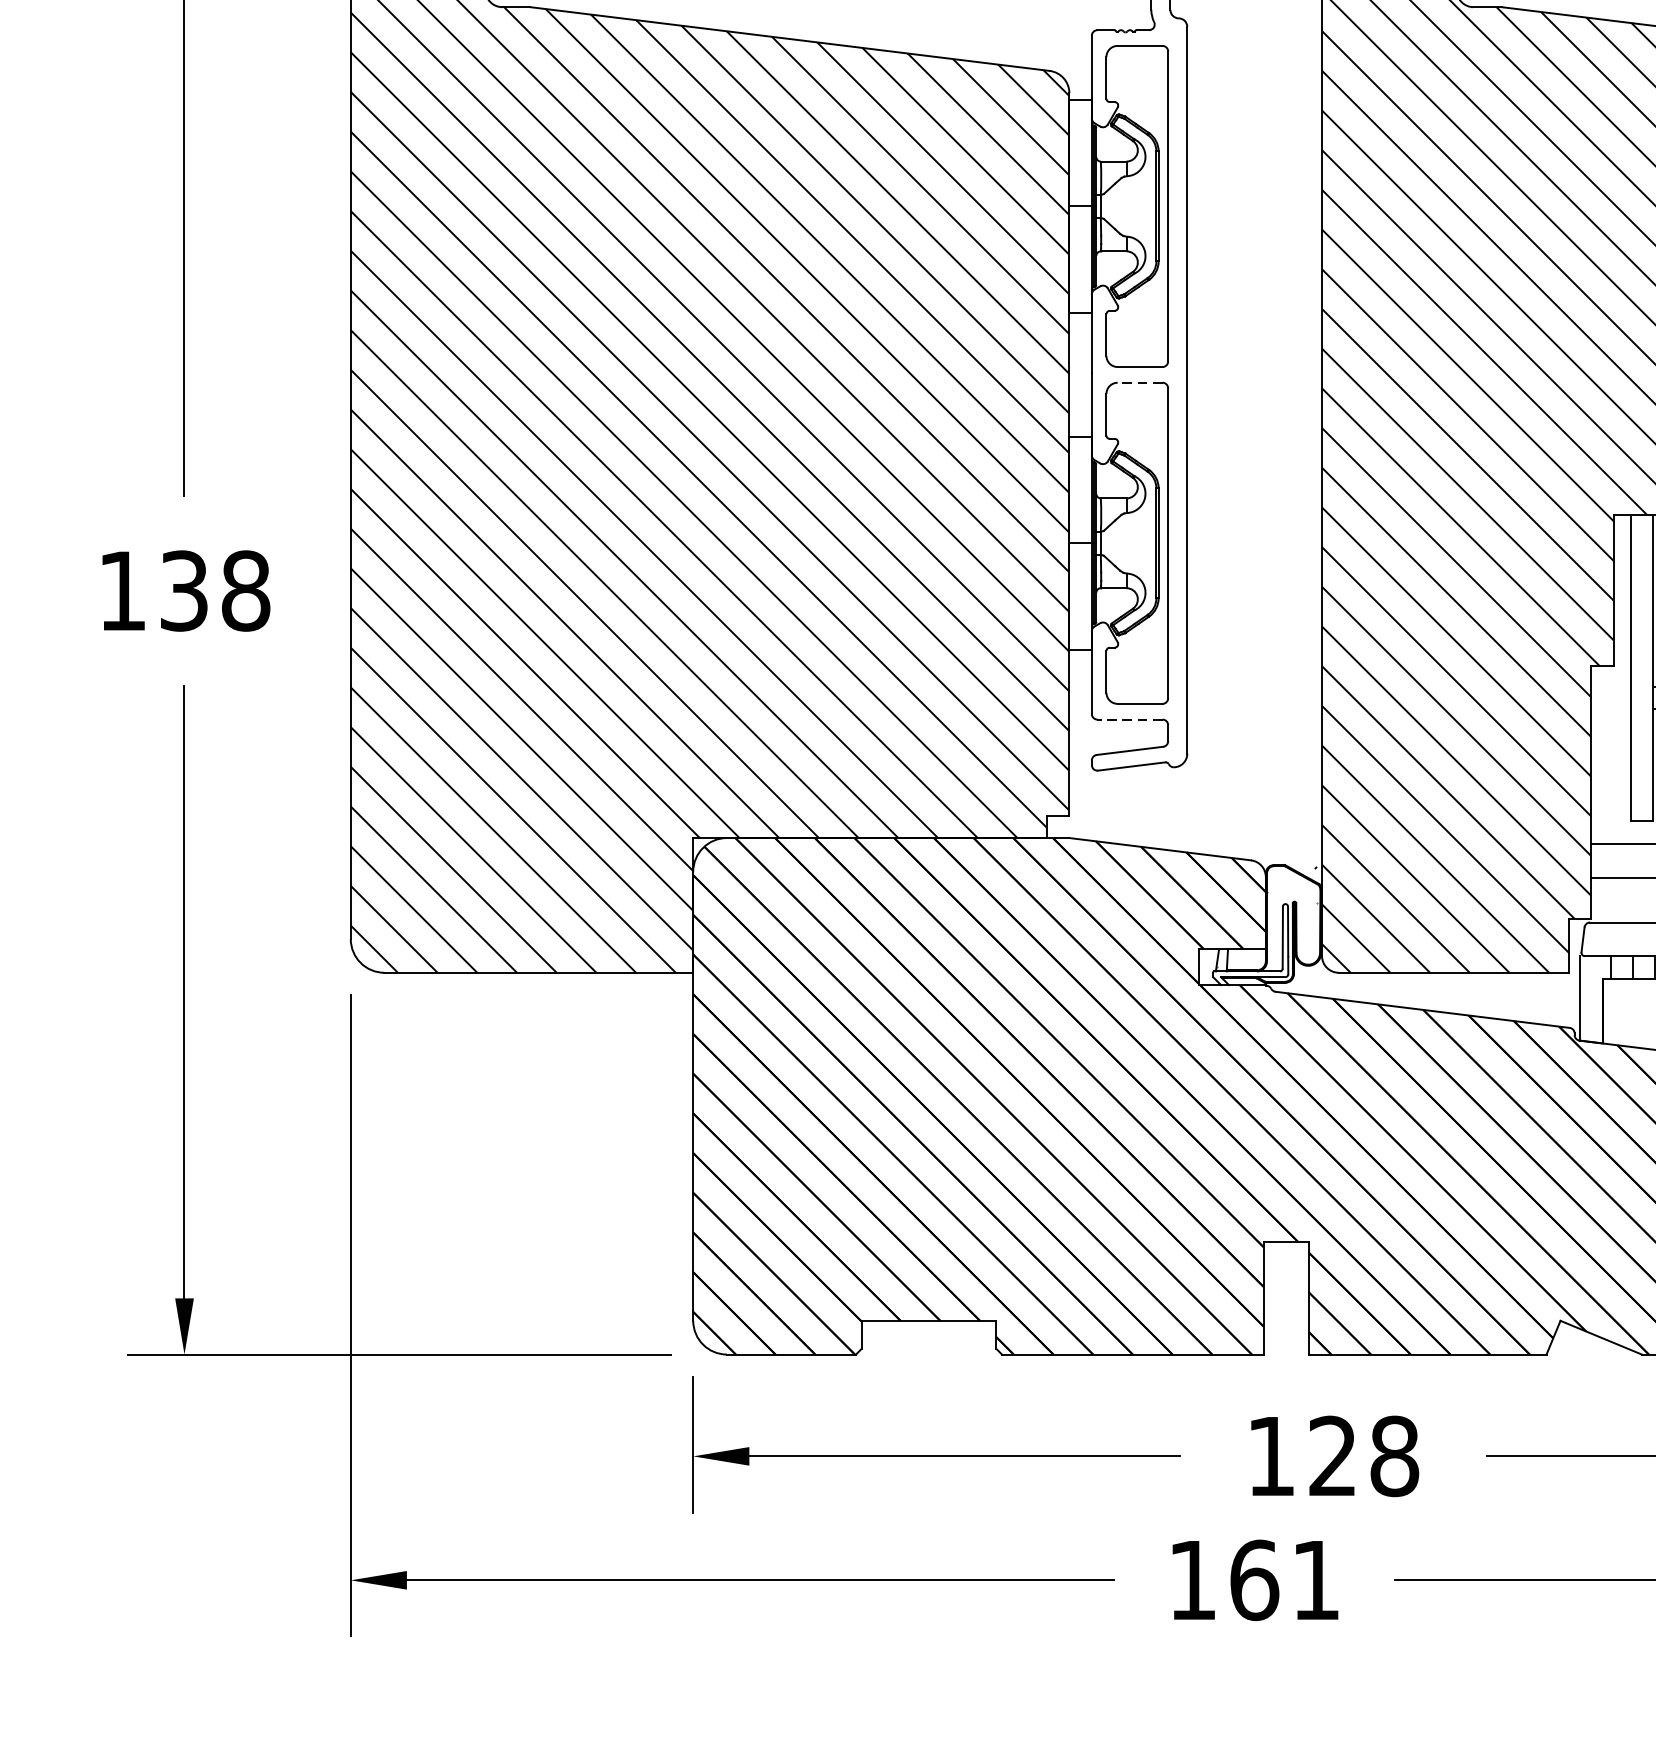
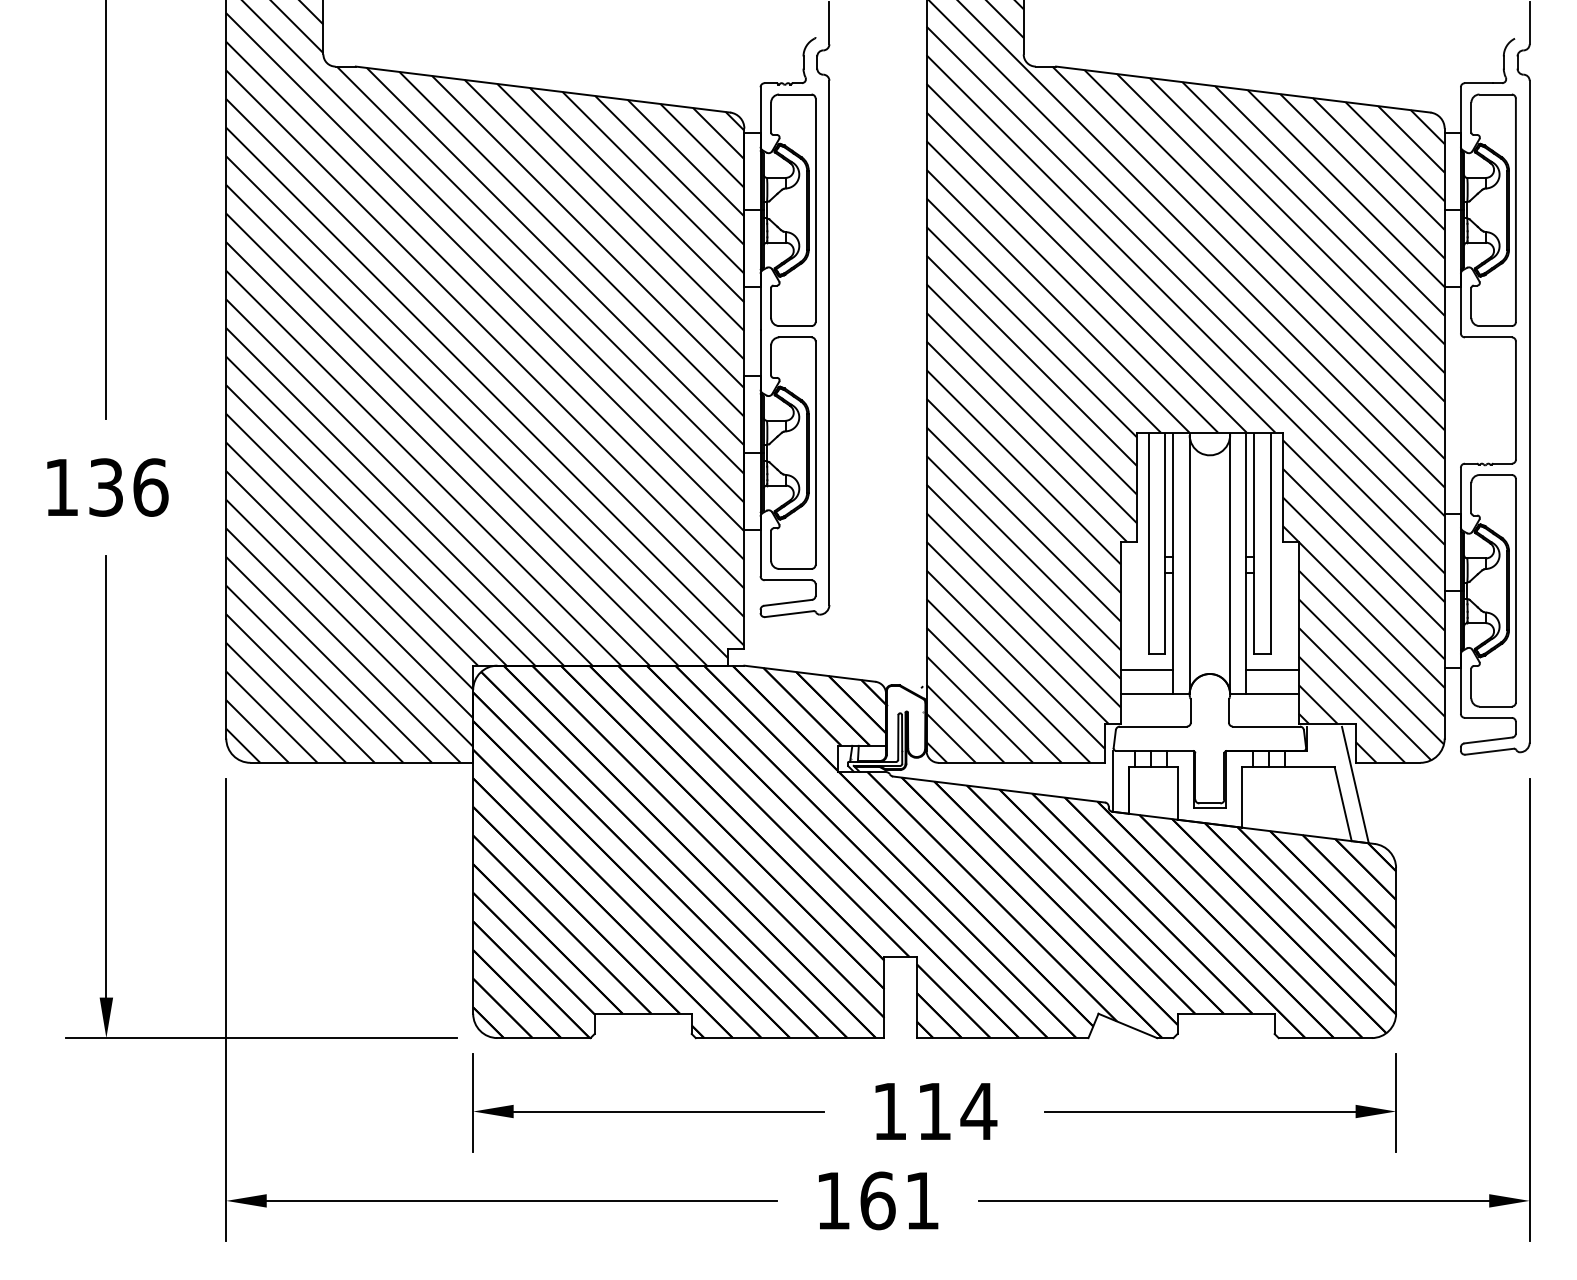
line: (1138, 382) -> (794, 337), dashed -> solid
text: (245, 590) -> (150, 487), 138 -> 136
line: (1129, 719) -> (787, 580), dashed -> solid
text: (1364, 1456) -> (957, 1111), 128 -> 114

